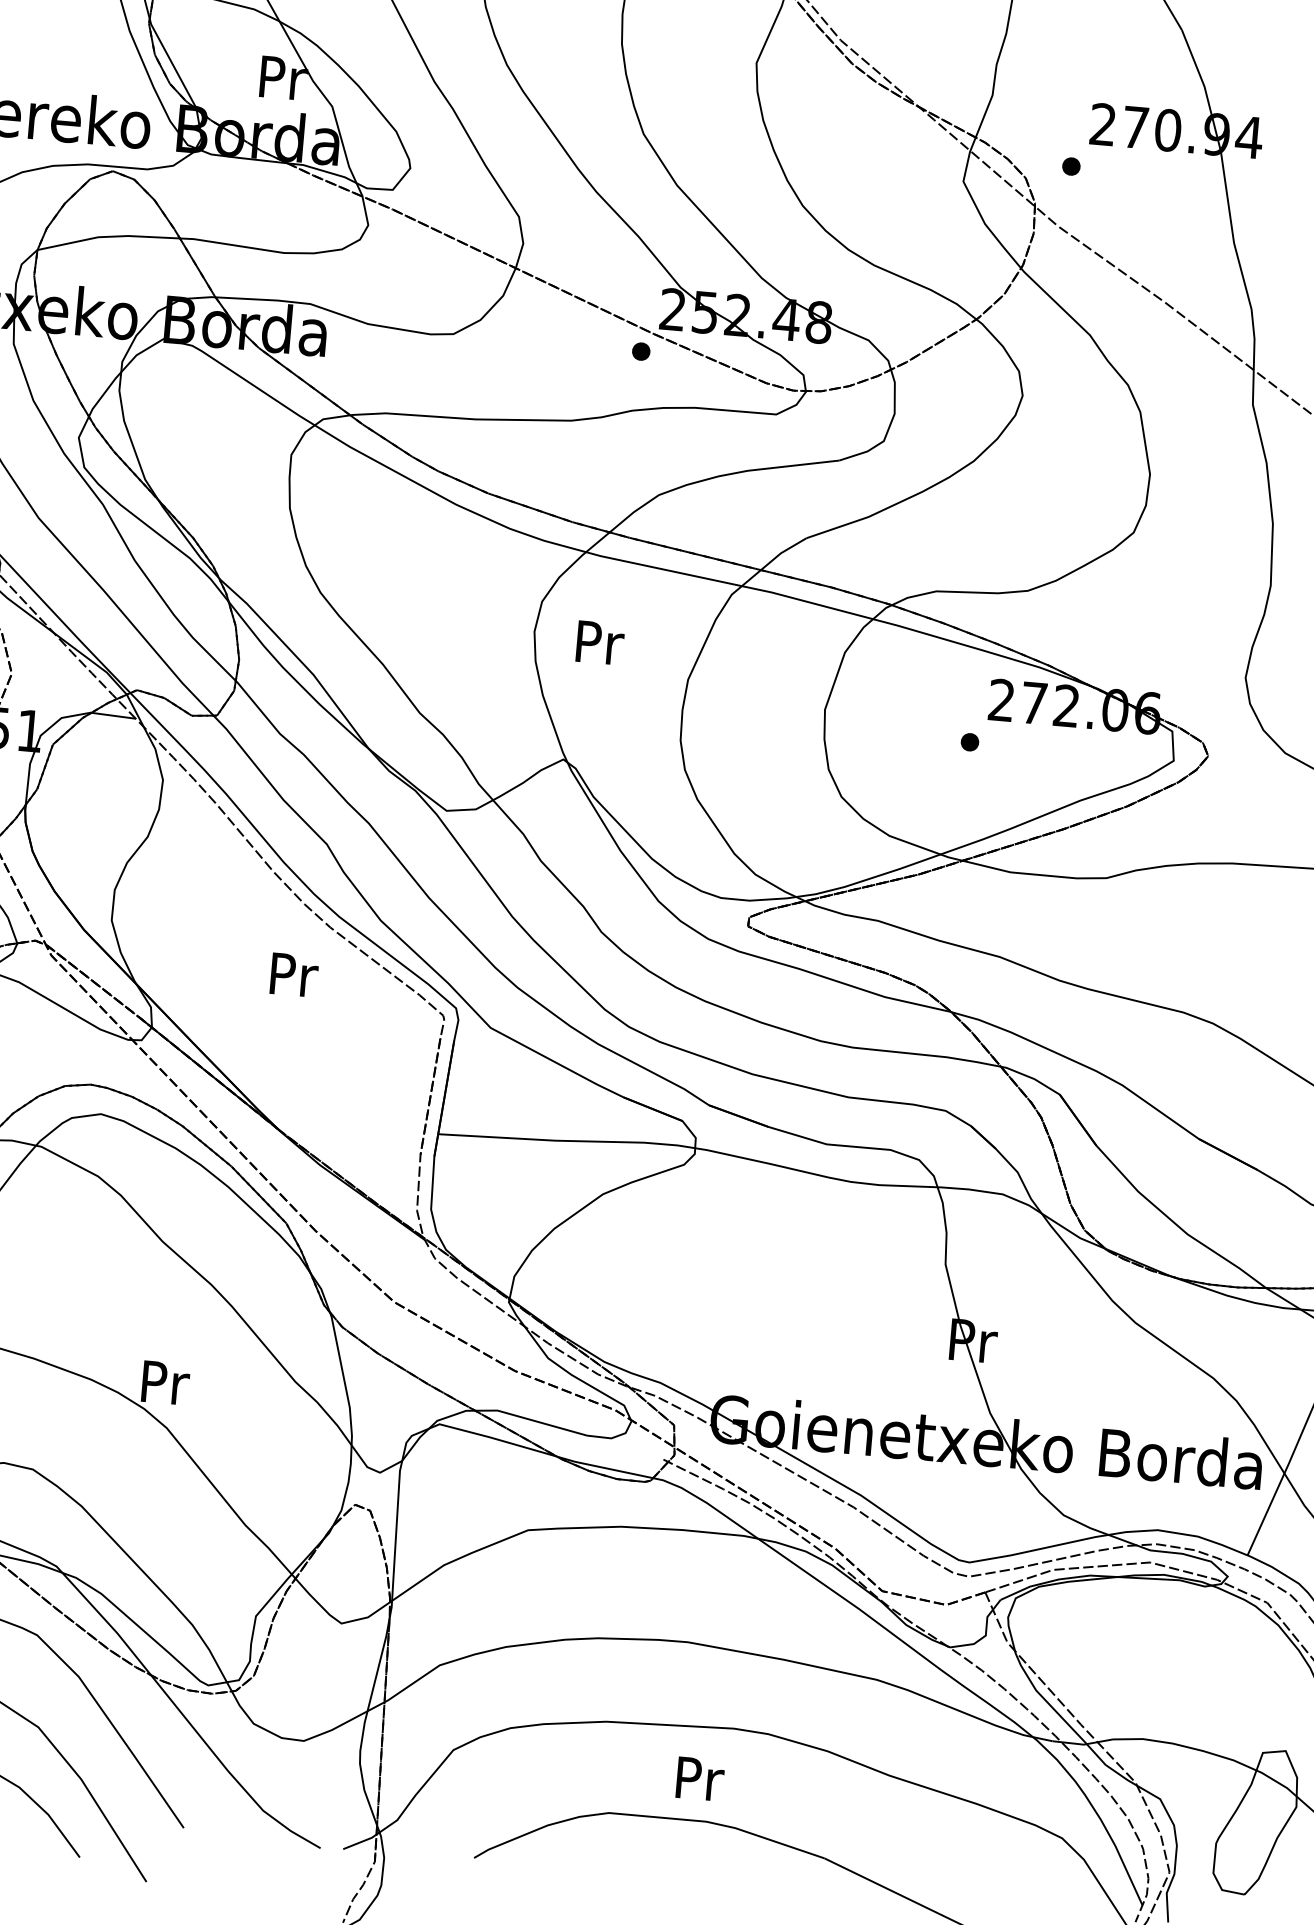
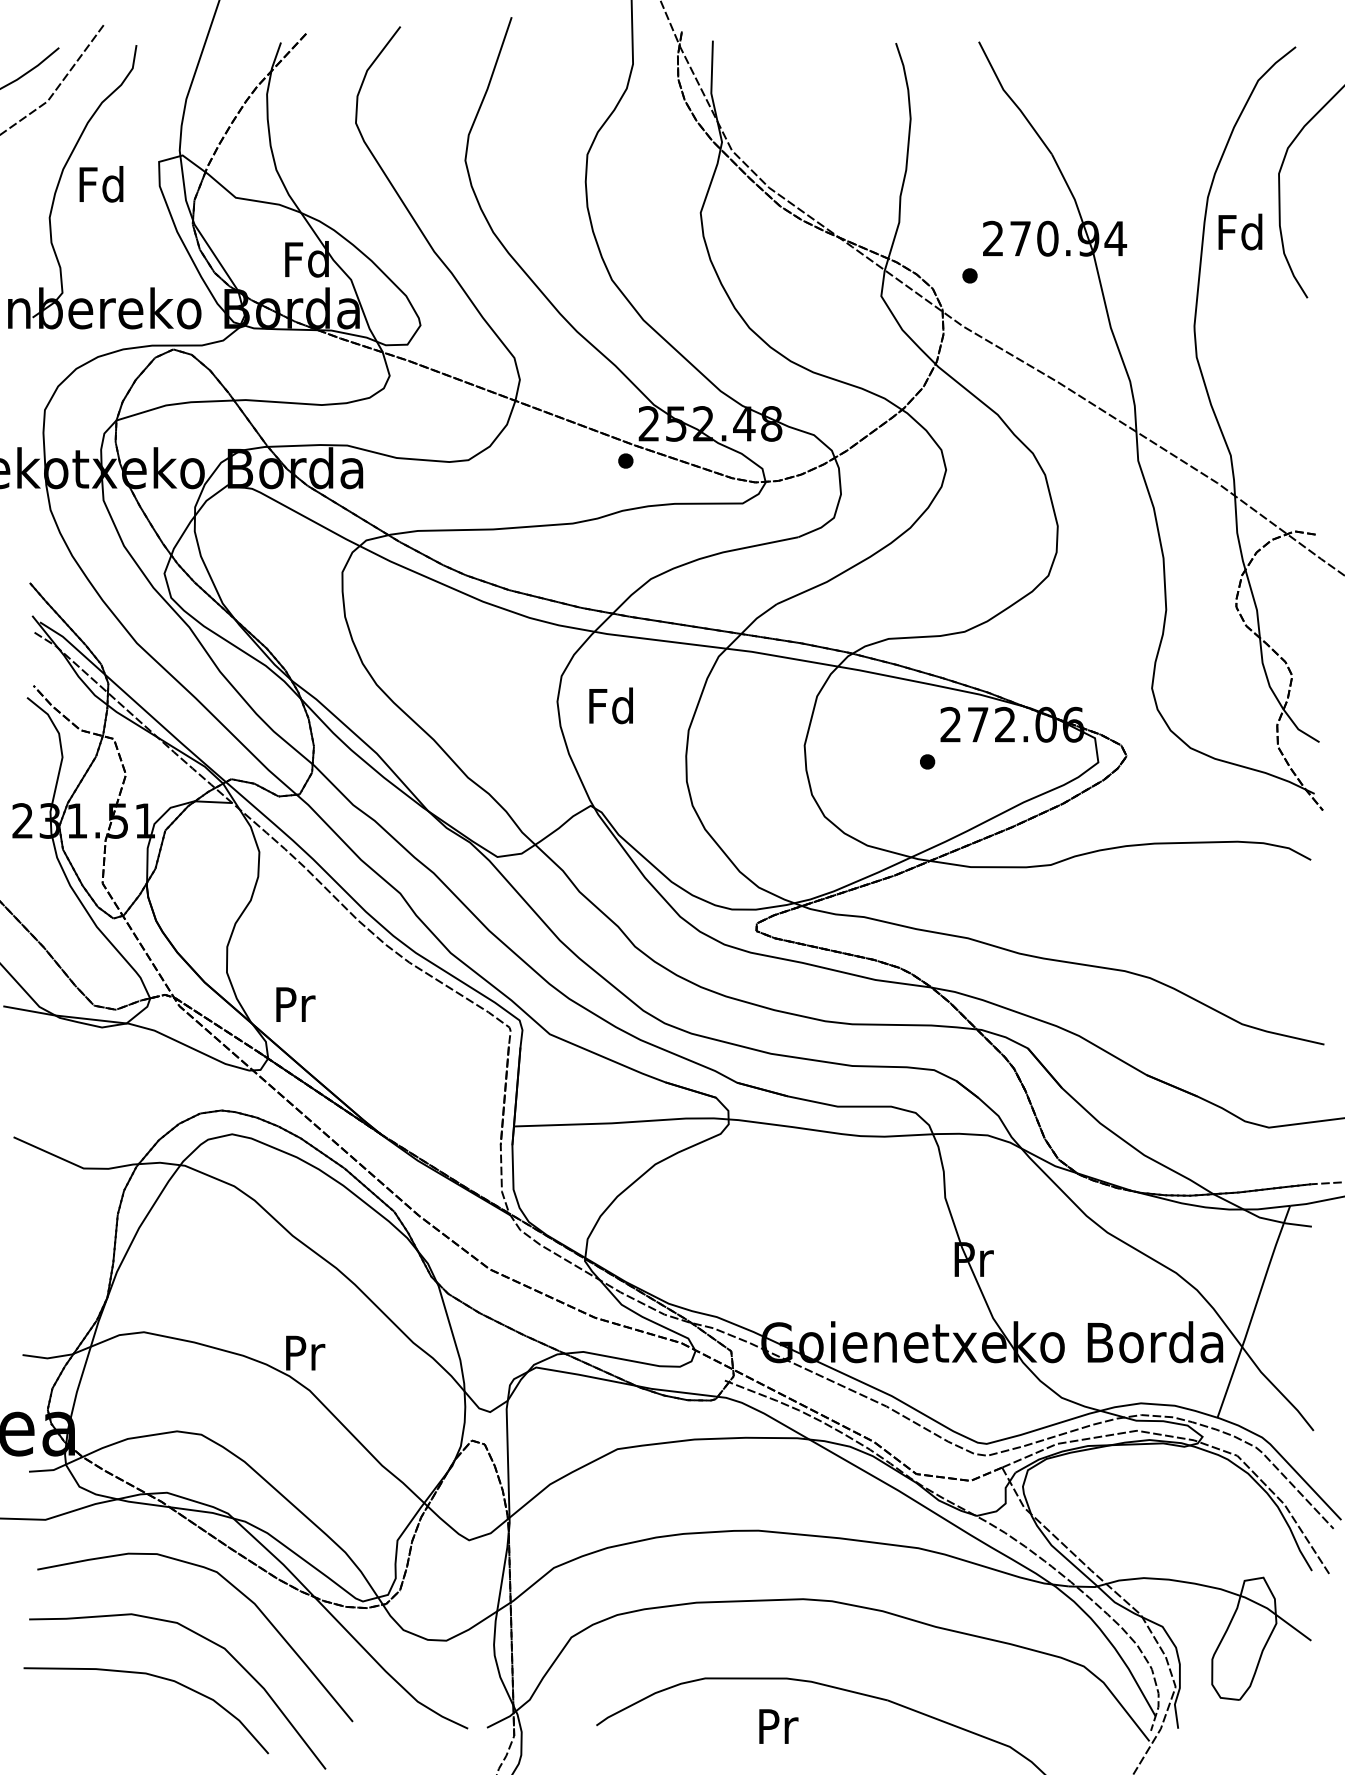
text: (281, 77) -> (306, 259), Pr -> Fd
text: (597, 641) -> (610, 705), Pr -> Fd
text: (294, 974) -> (295, 1004), moved
text: (699, 1778) -> (778, 1726), moved

